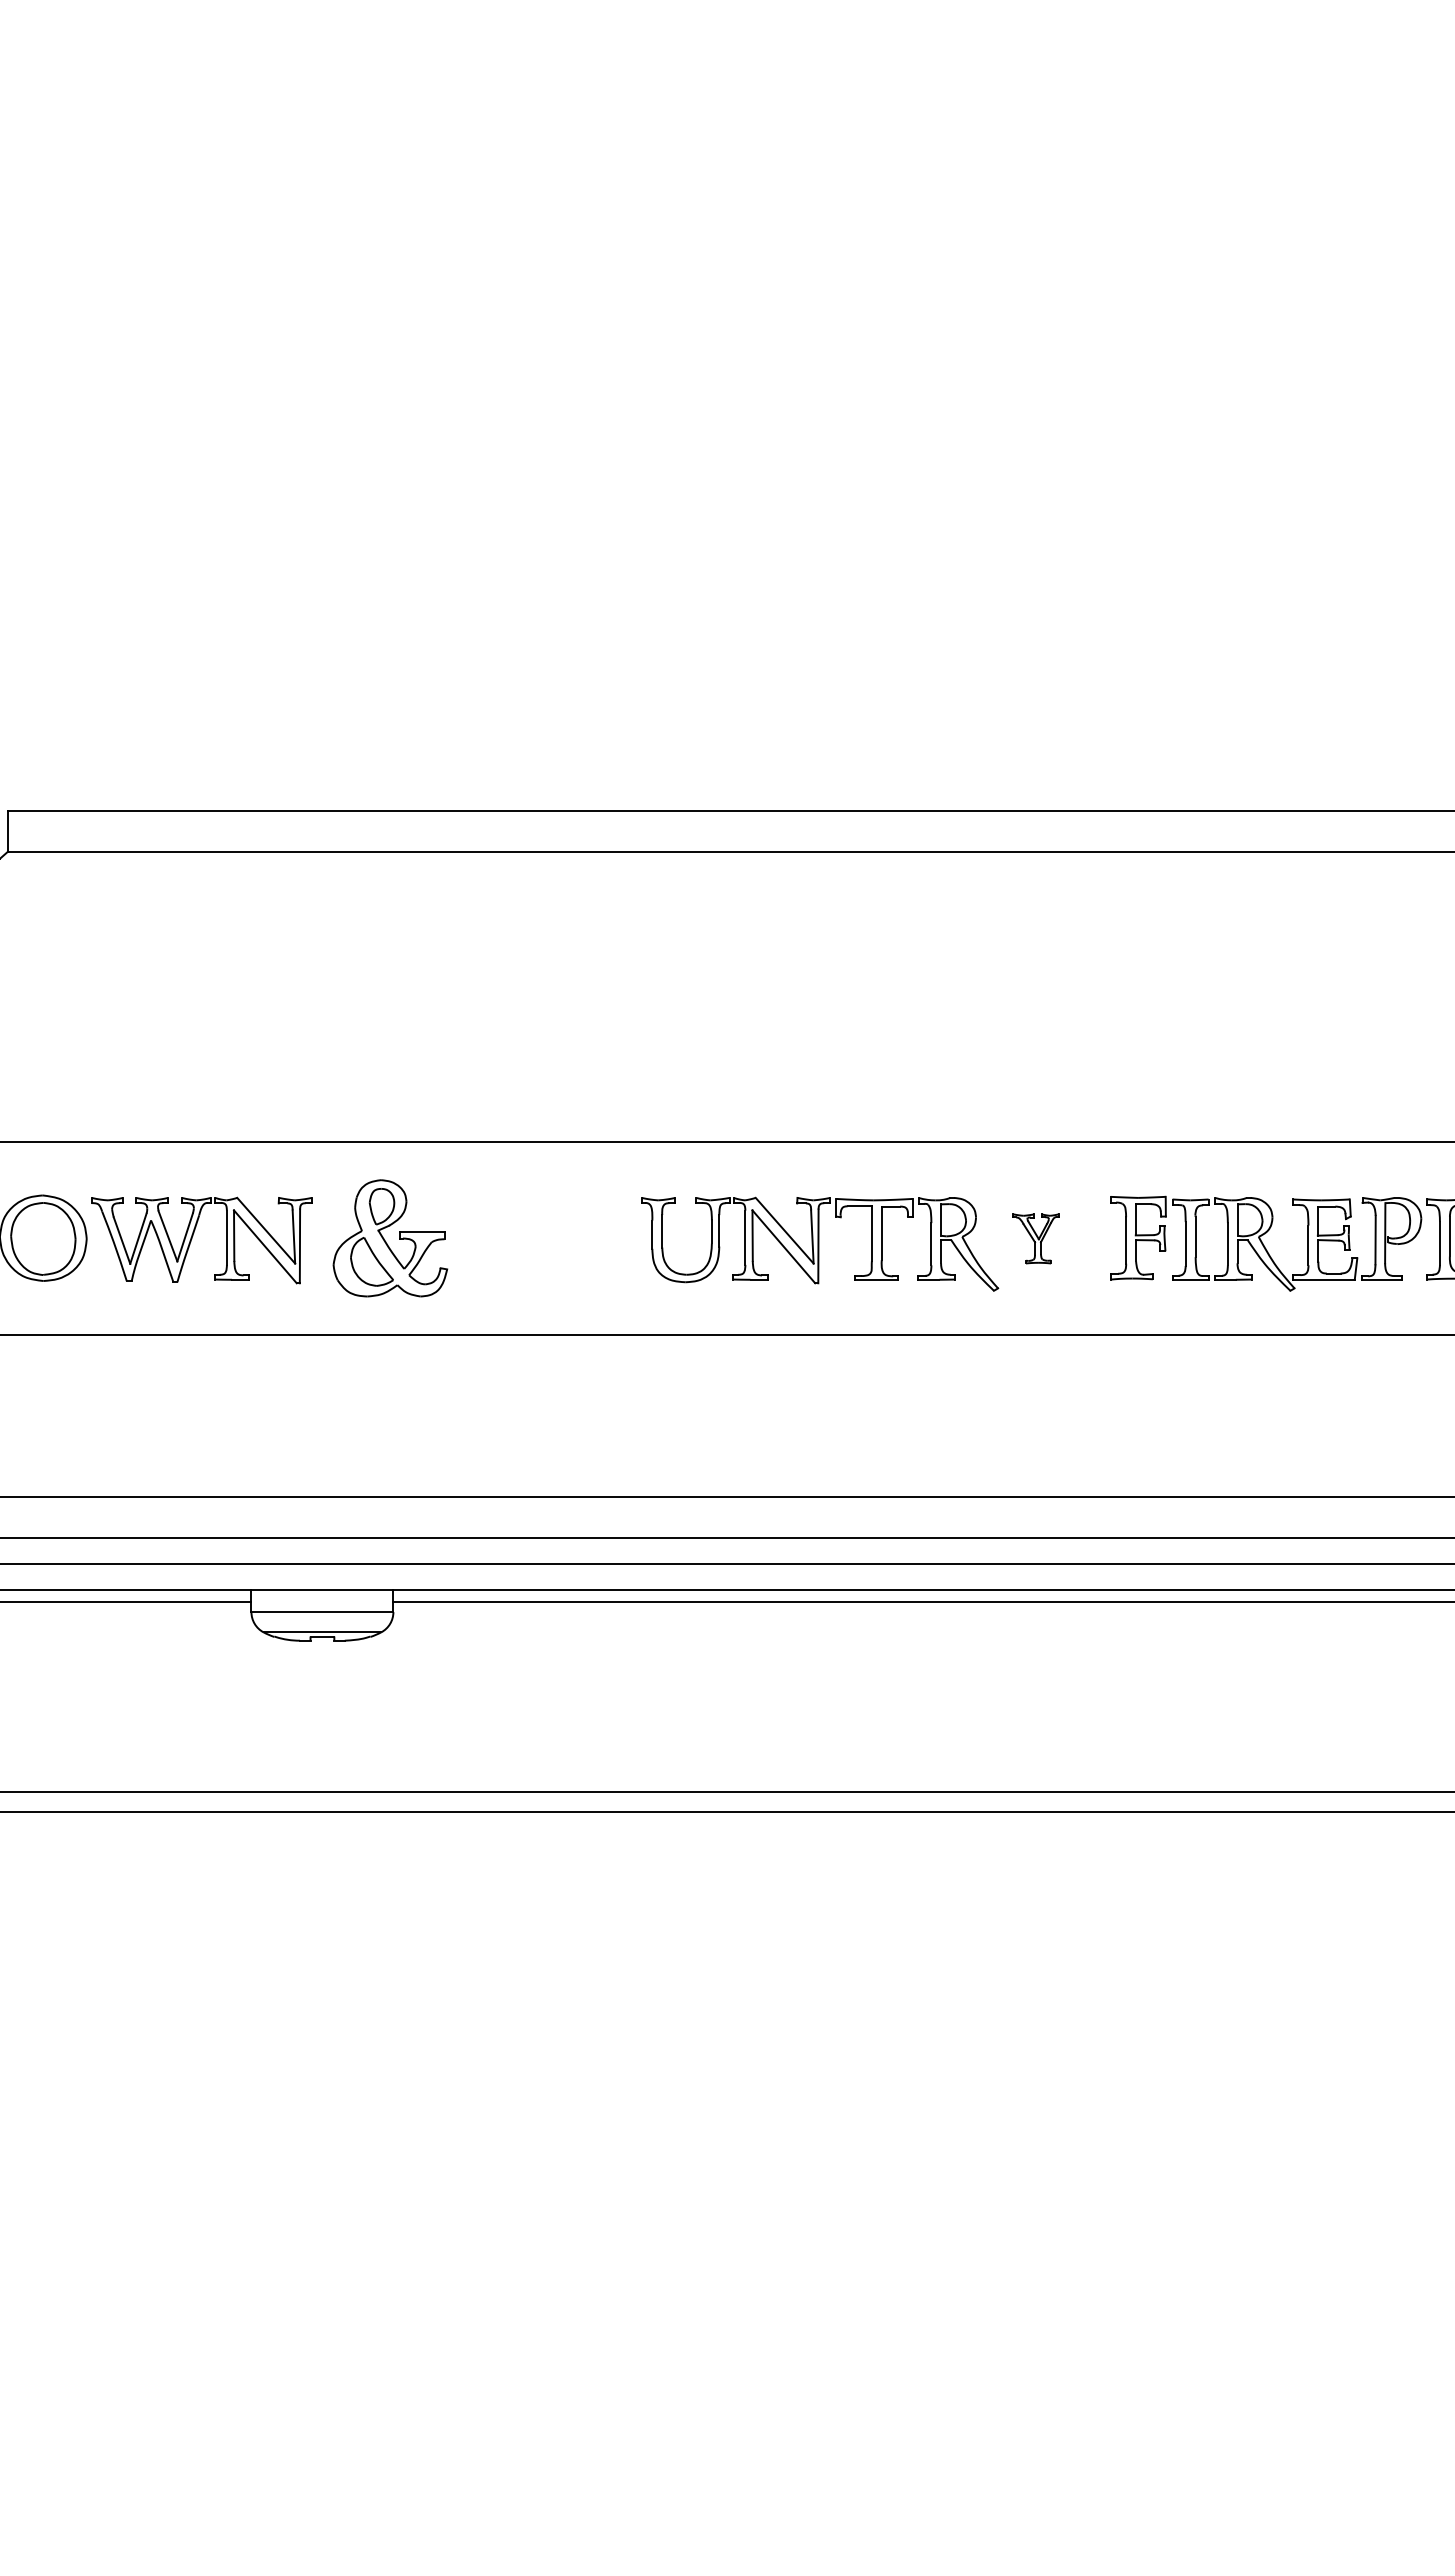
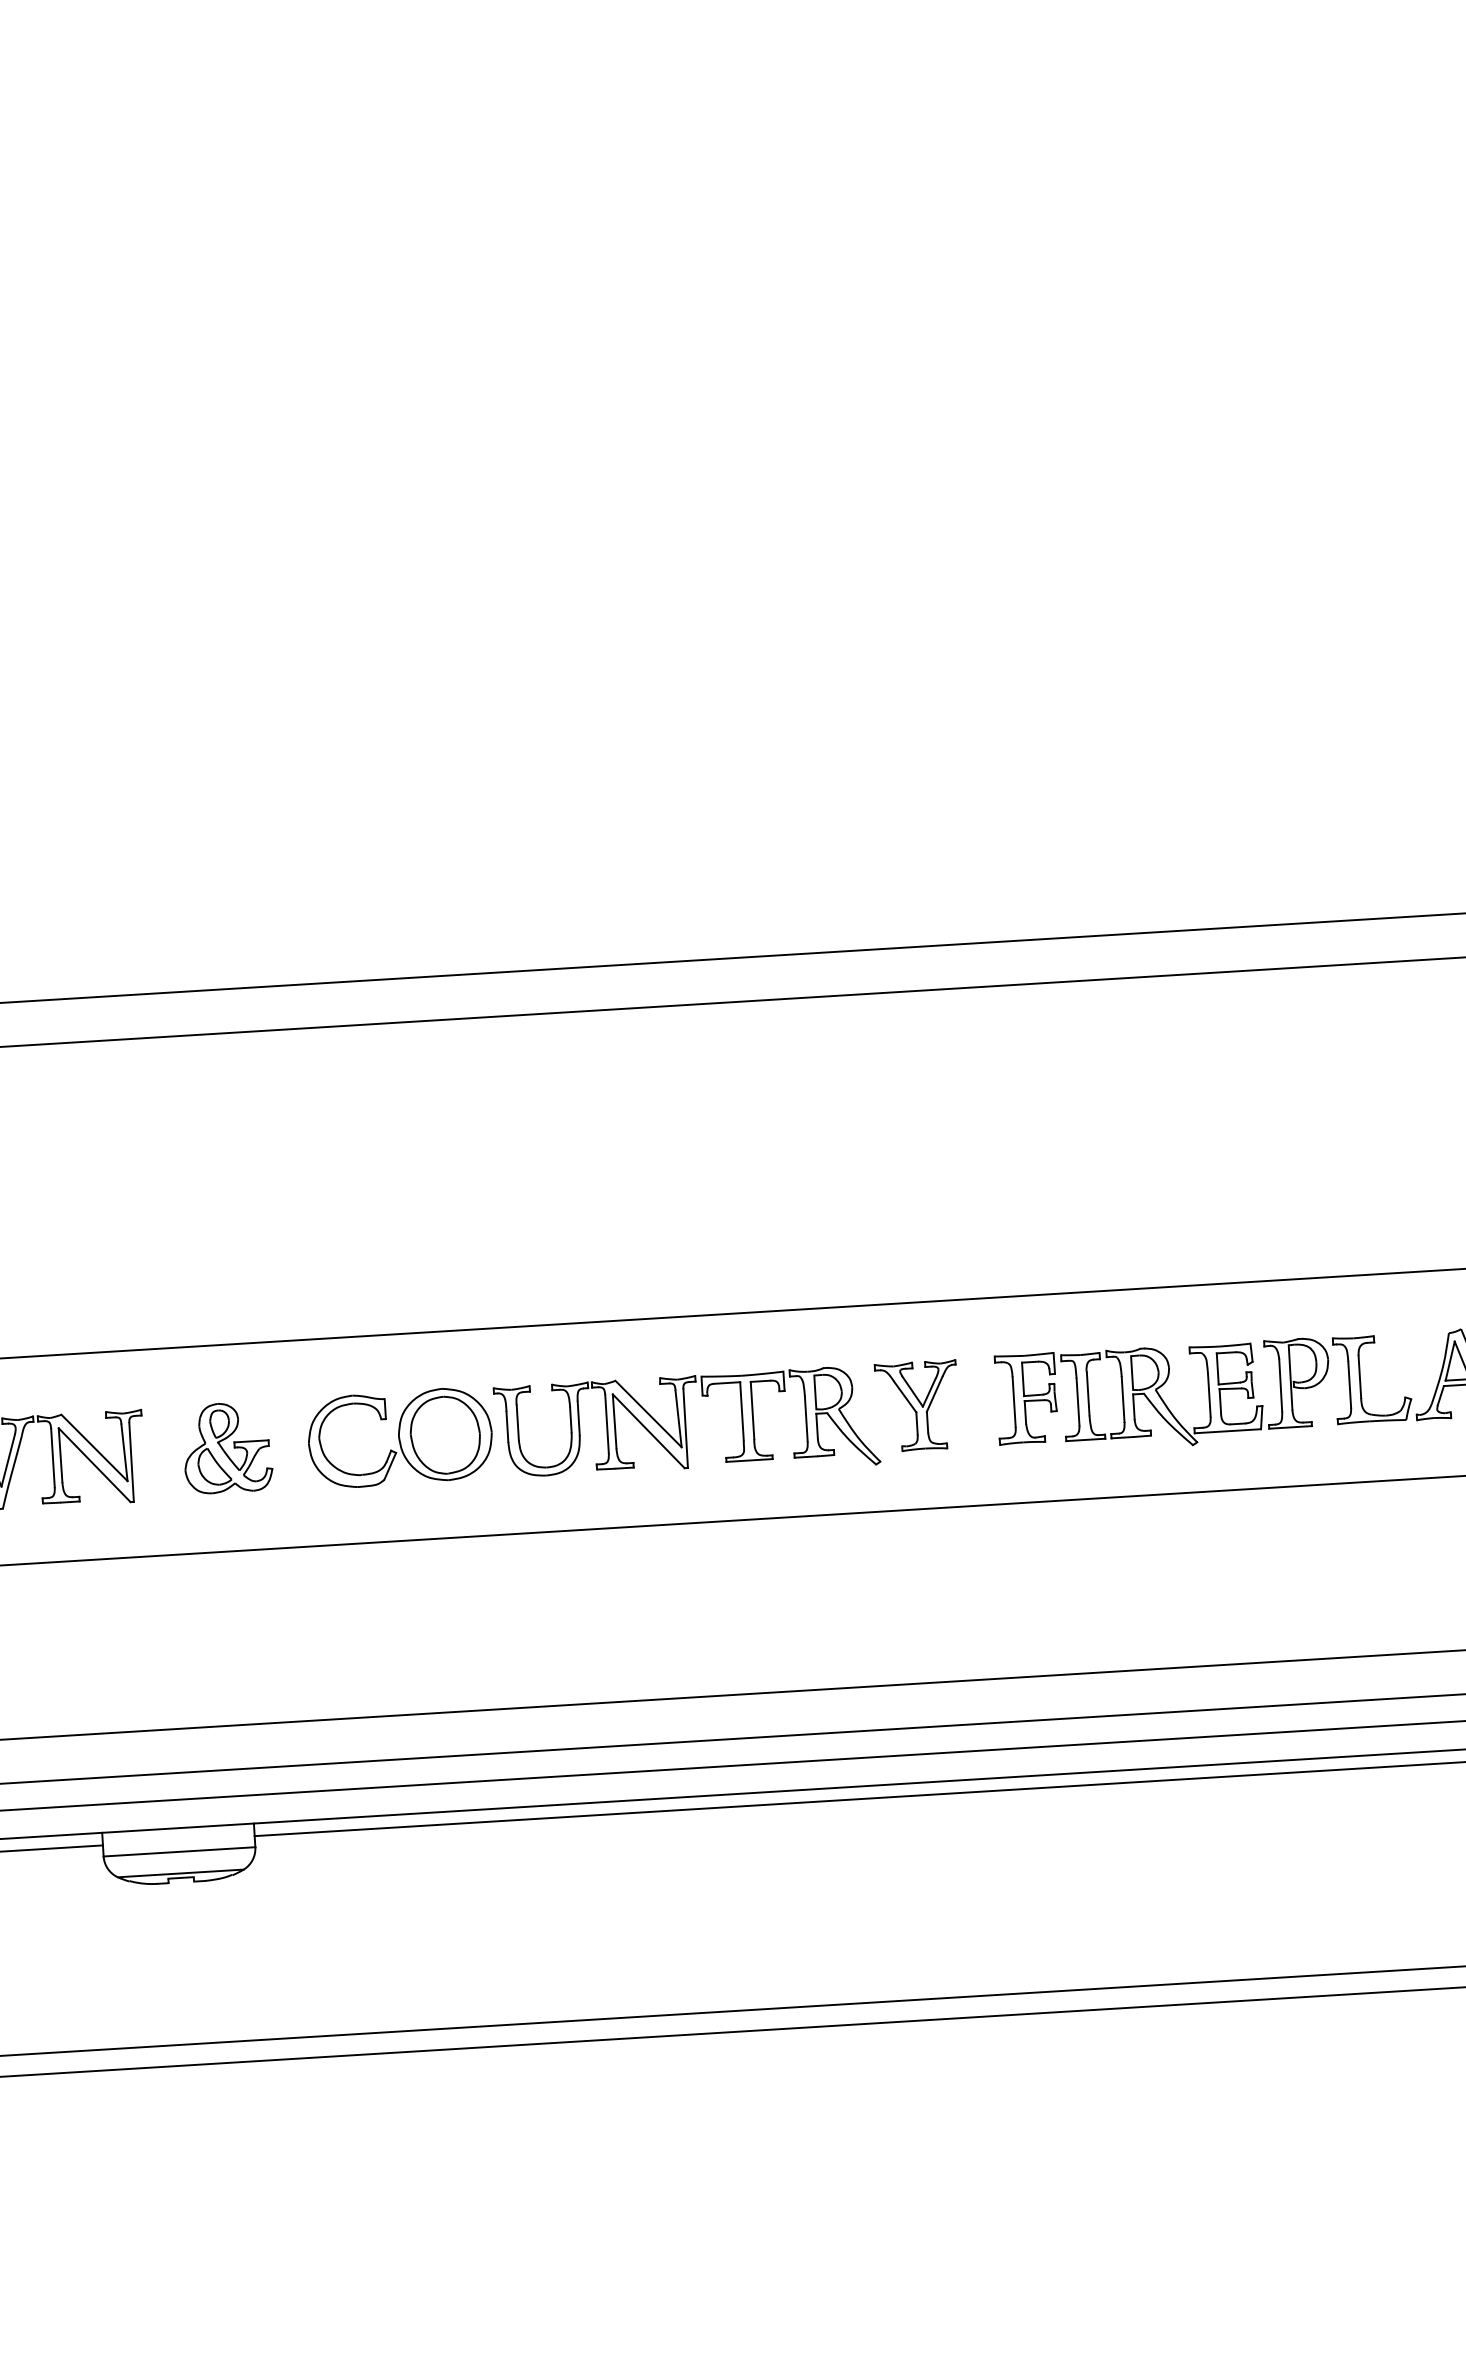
part: (389, 1237) -> (226, 1447), size x0.71
part: (551, 1238) -> (399, 1437), added
part: (1035, 1238) -> (917, 1405), size x1.67

